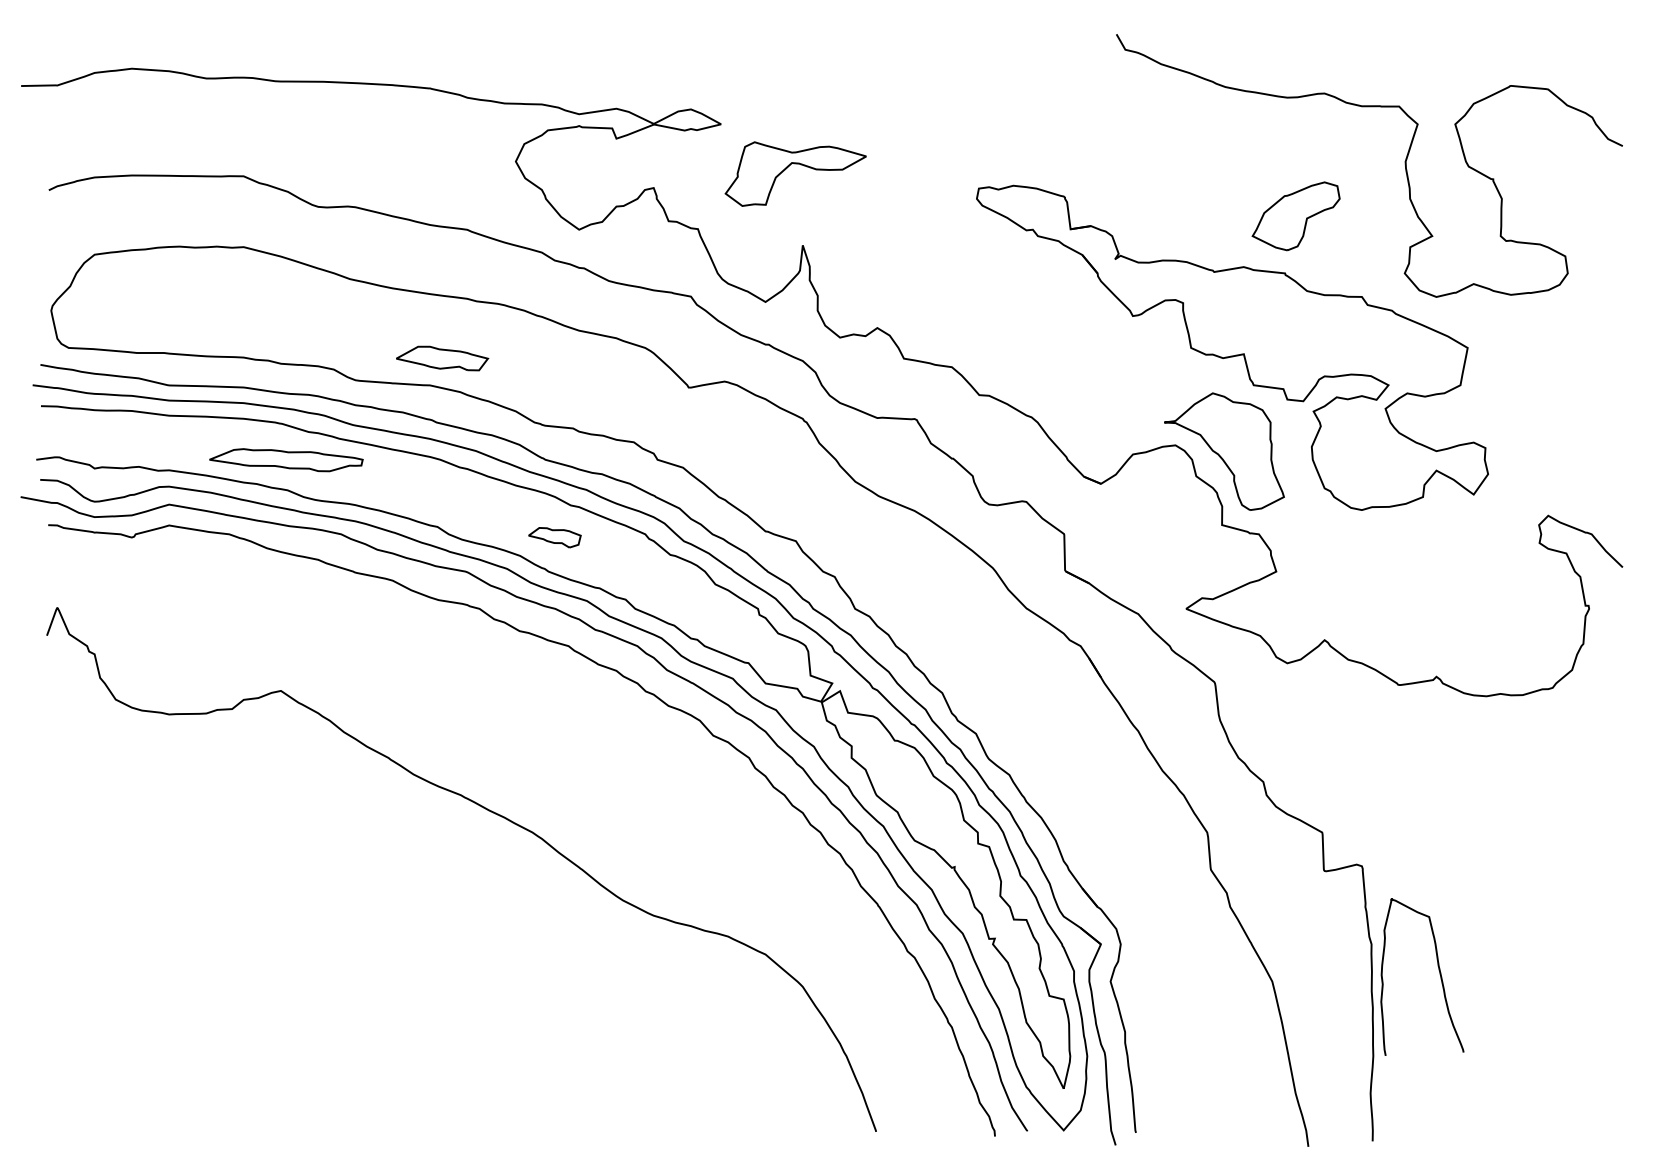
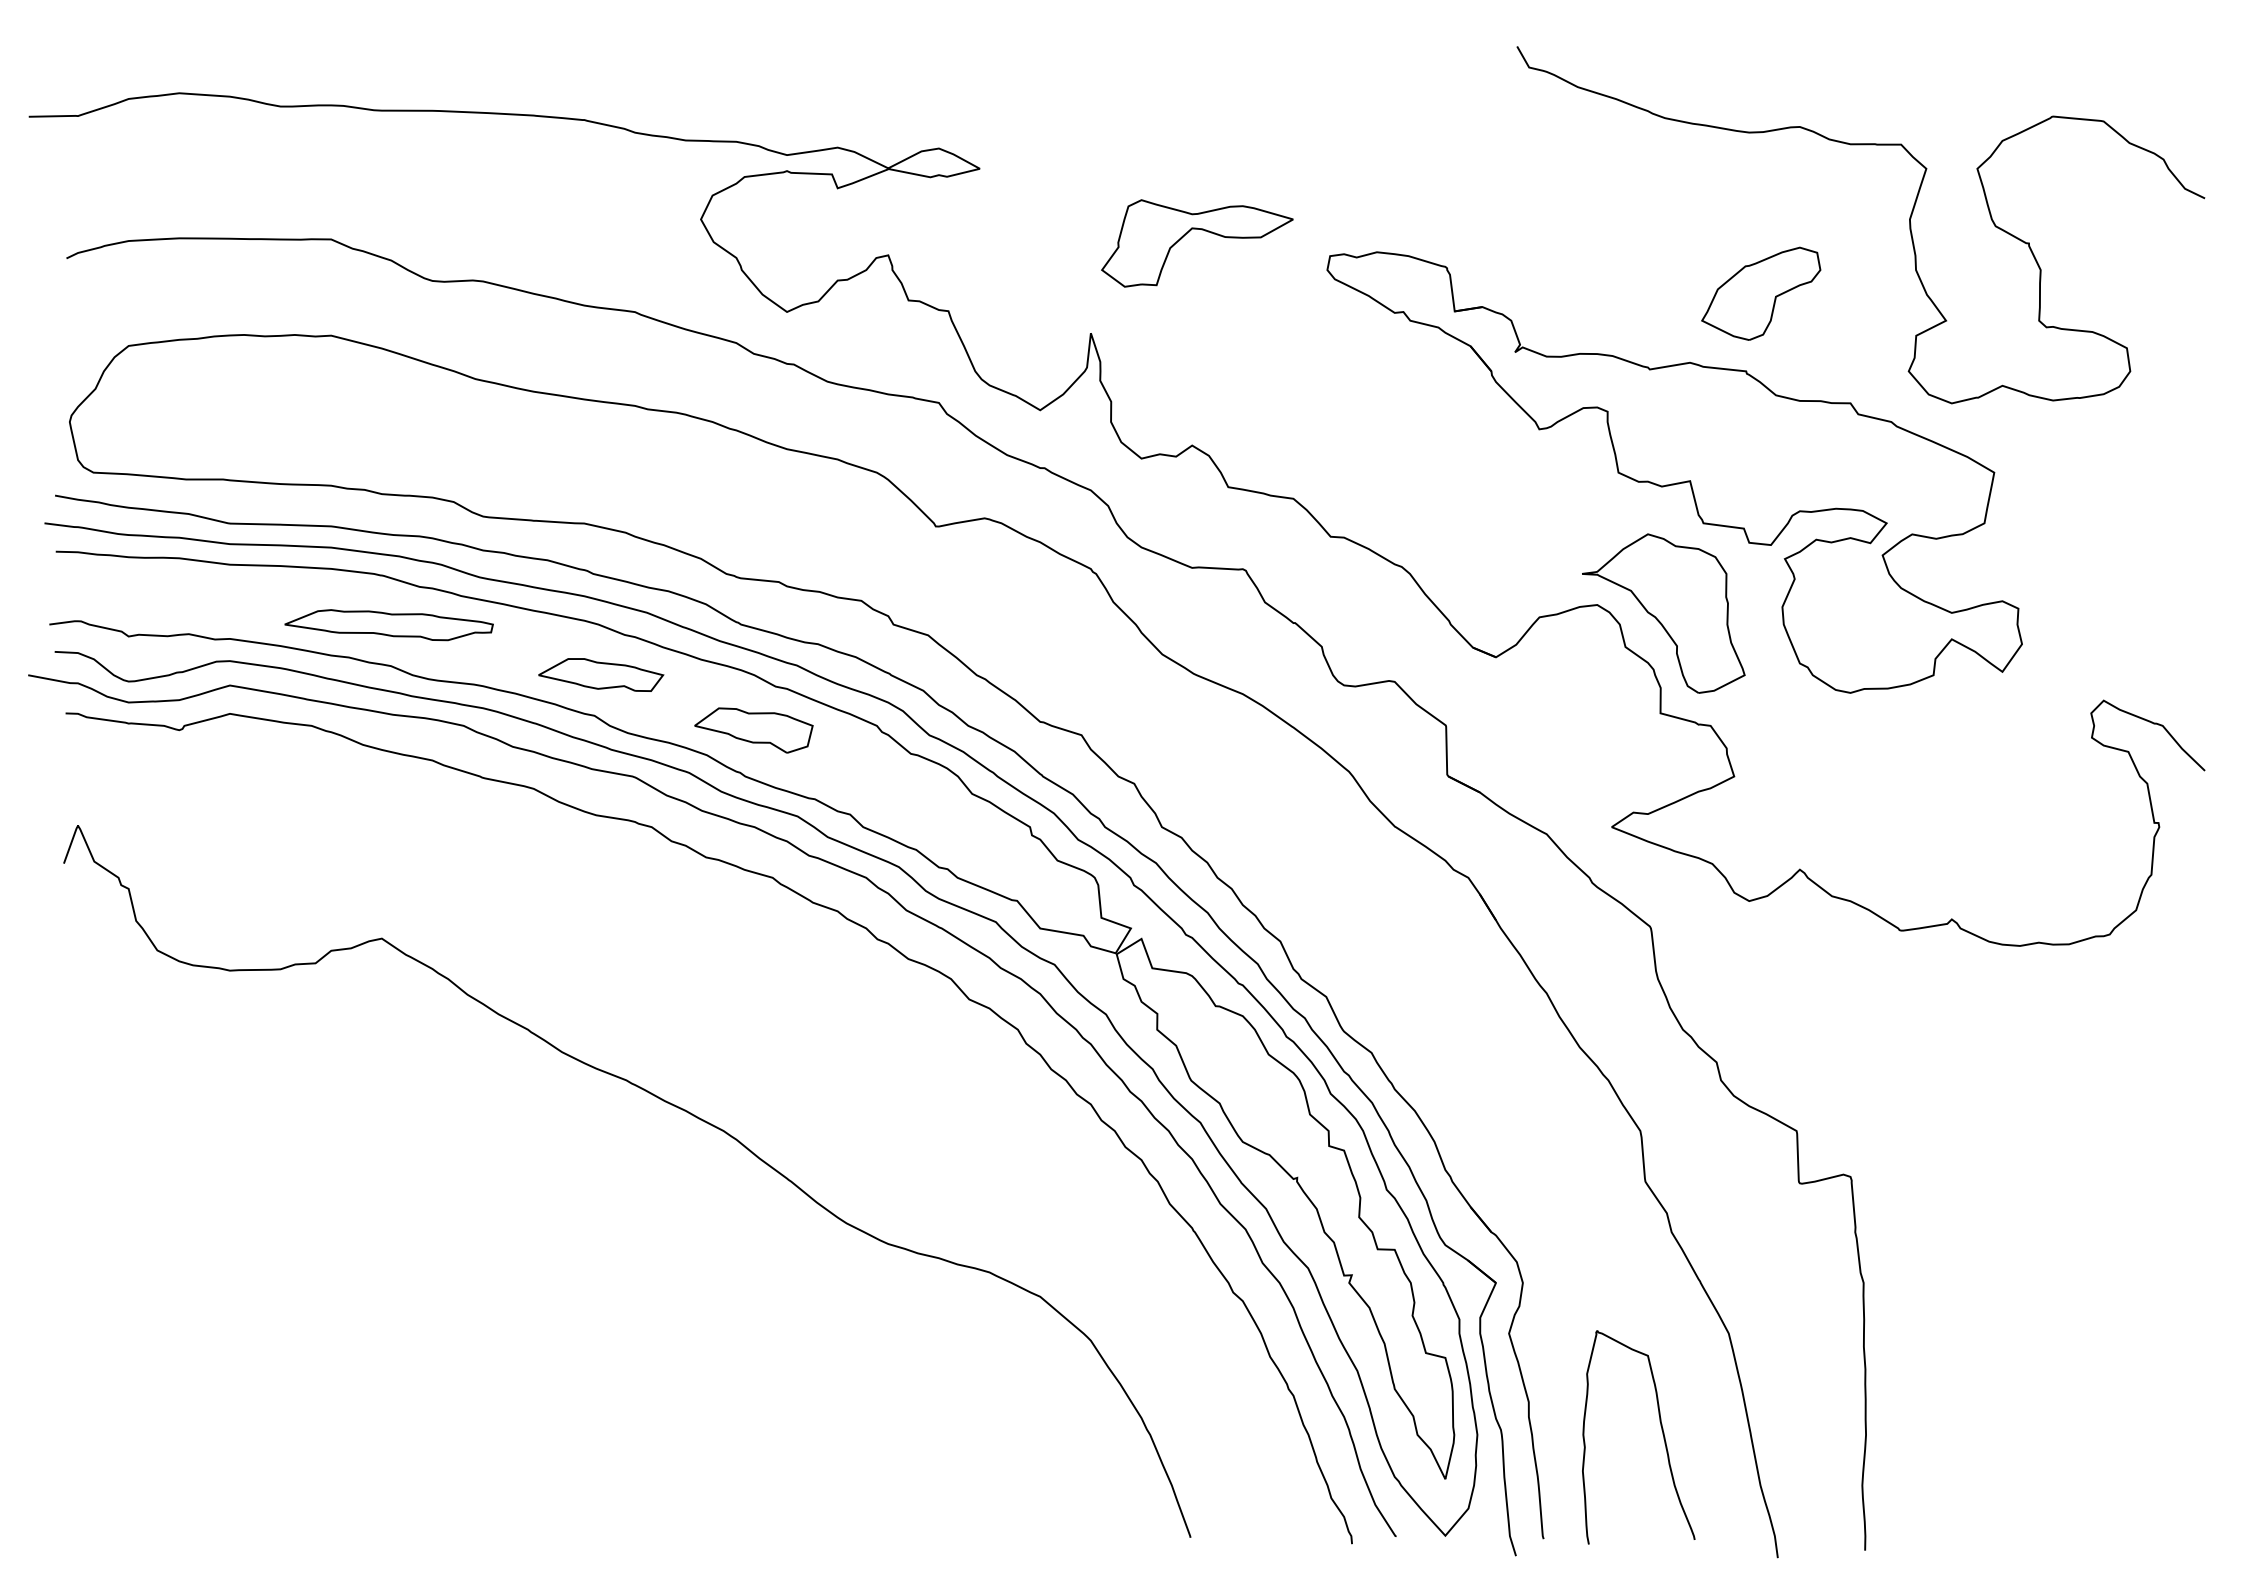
part: (798, 164) -> (1201, 230), moved
part: (442, 358) -> (601, 674), moved
part: (554, 537) -> (753, 730), size x1.67
curve: (1439, 971) -> (1661, 1430), moved

